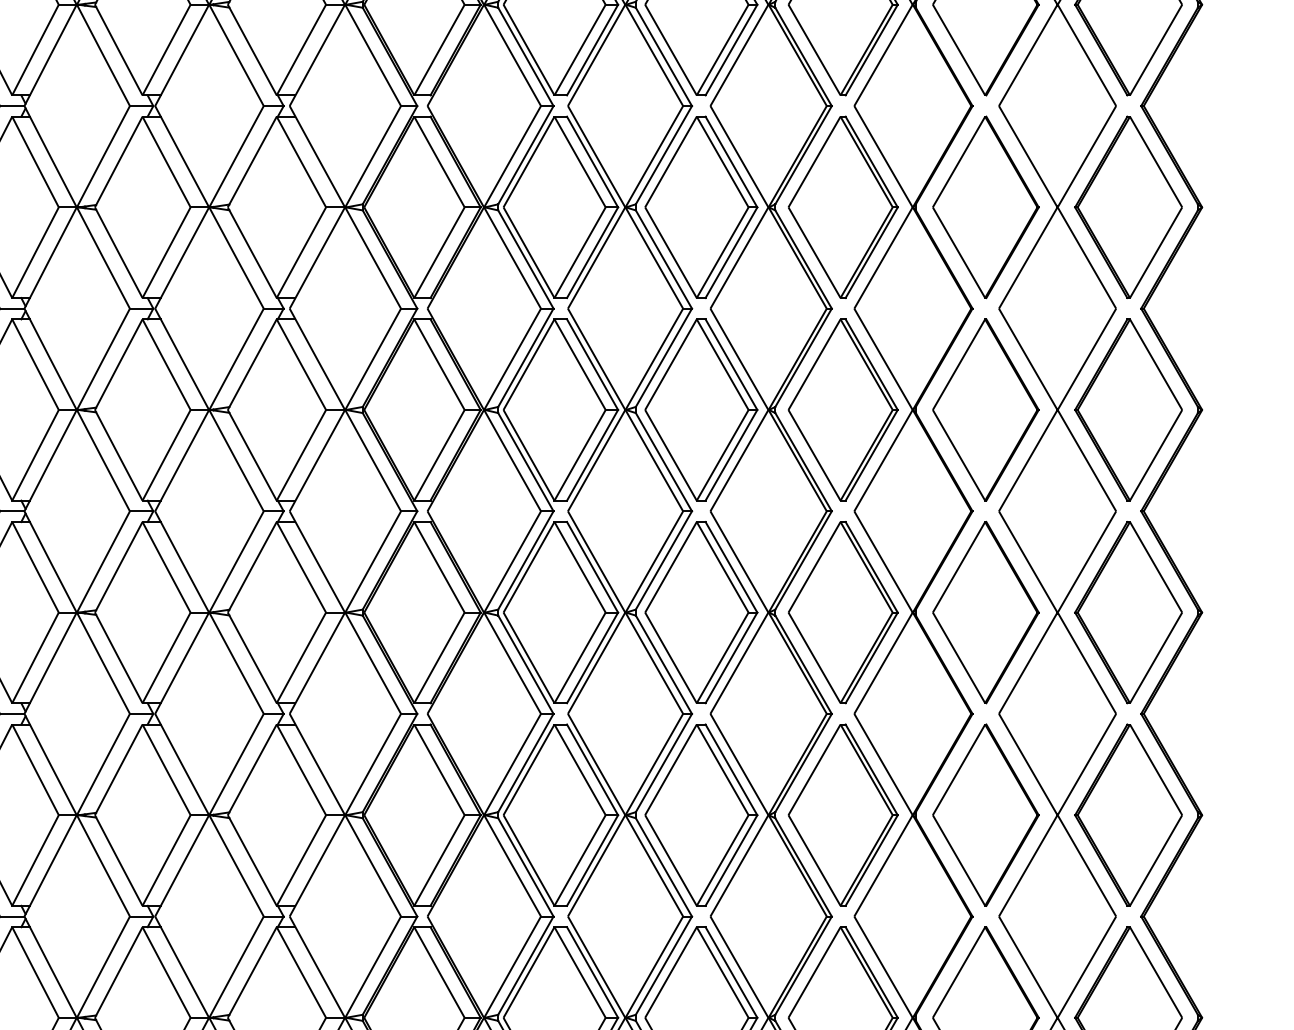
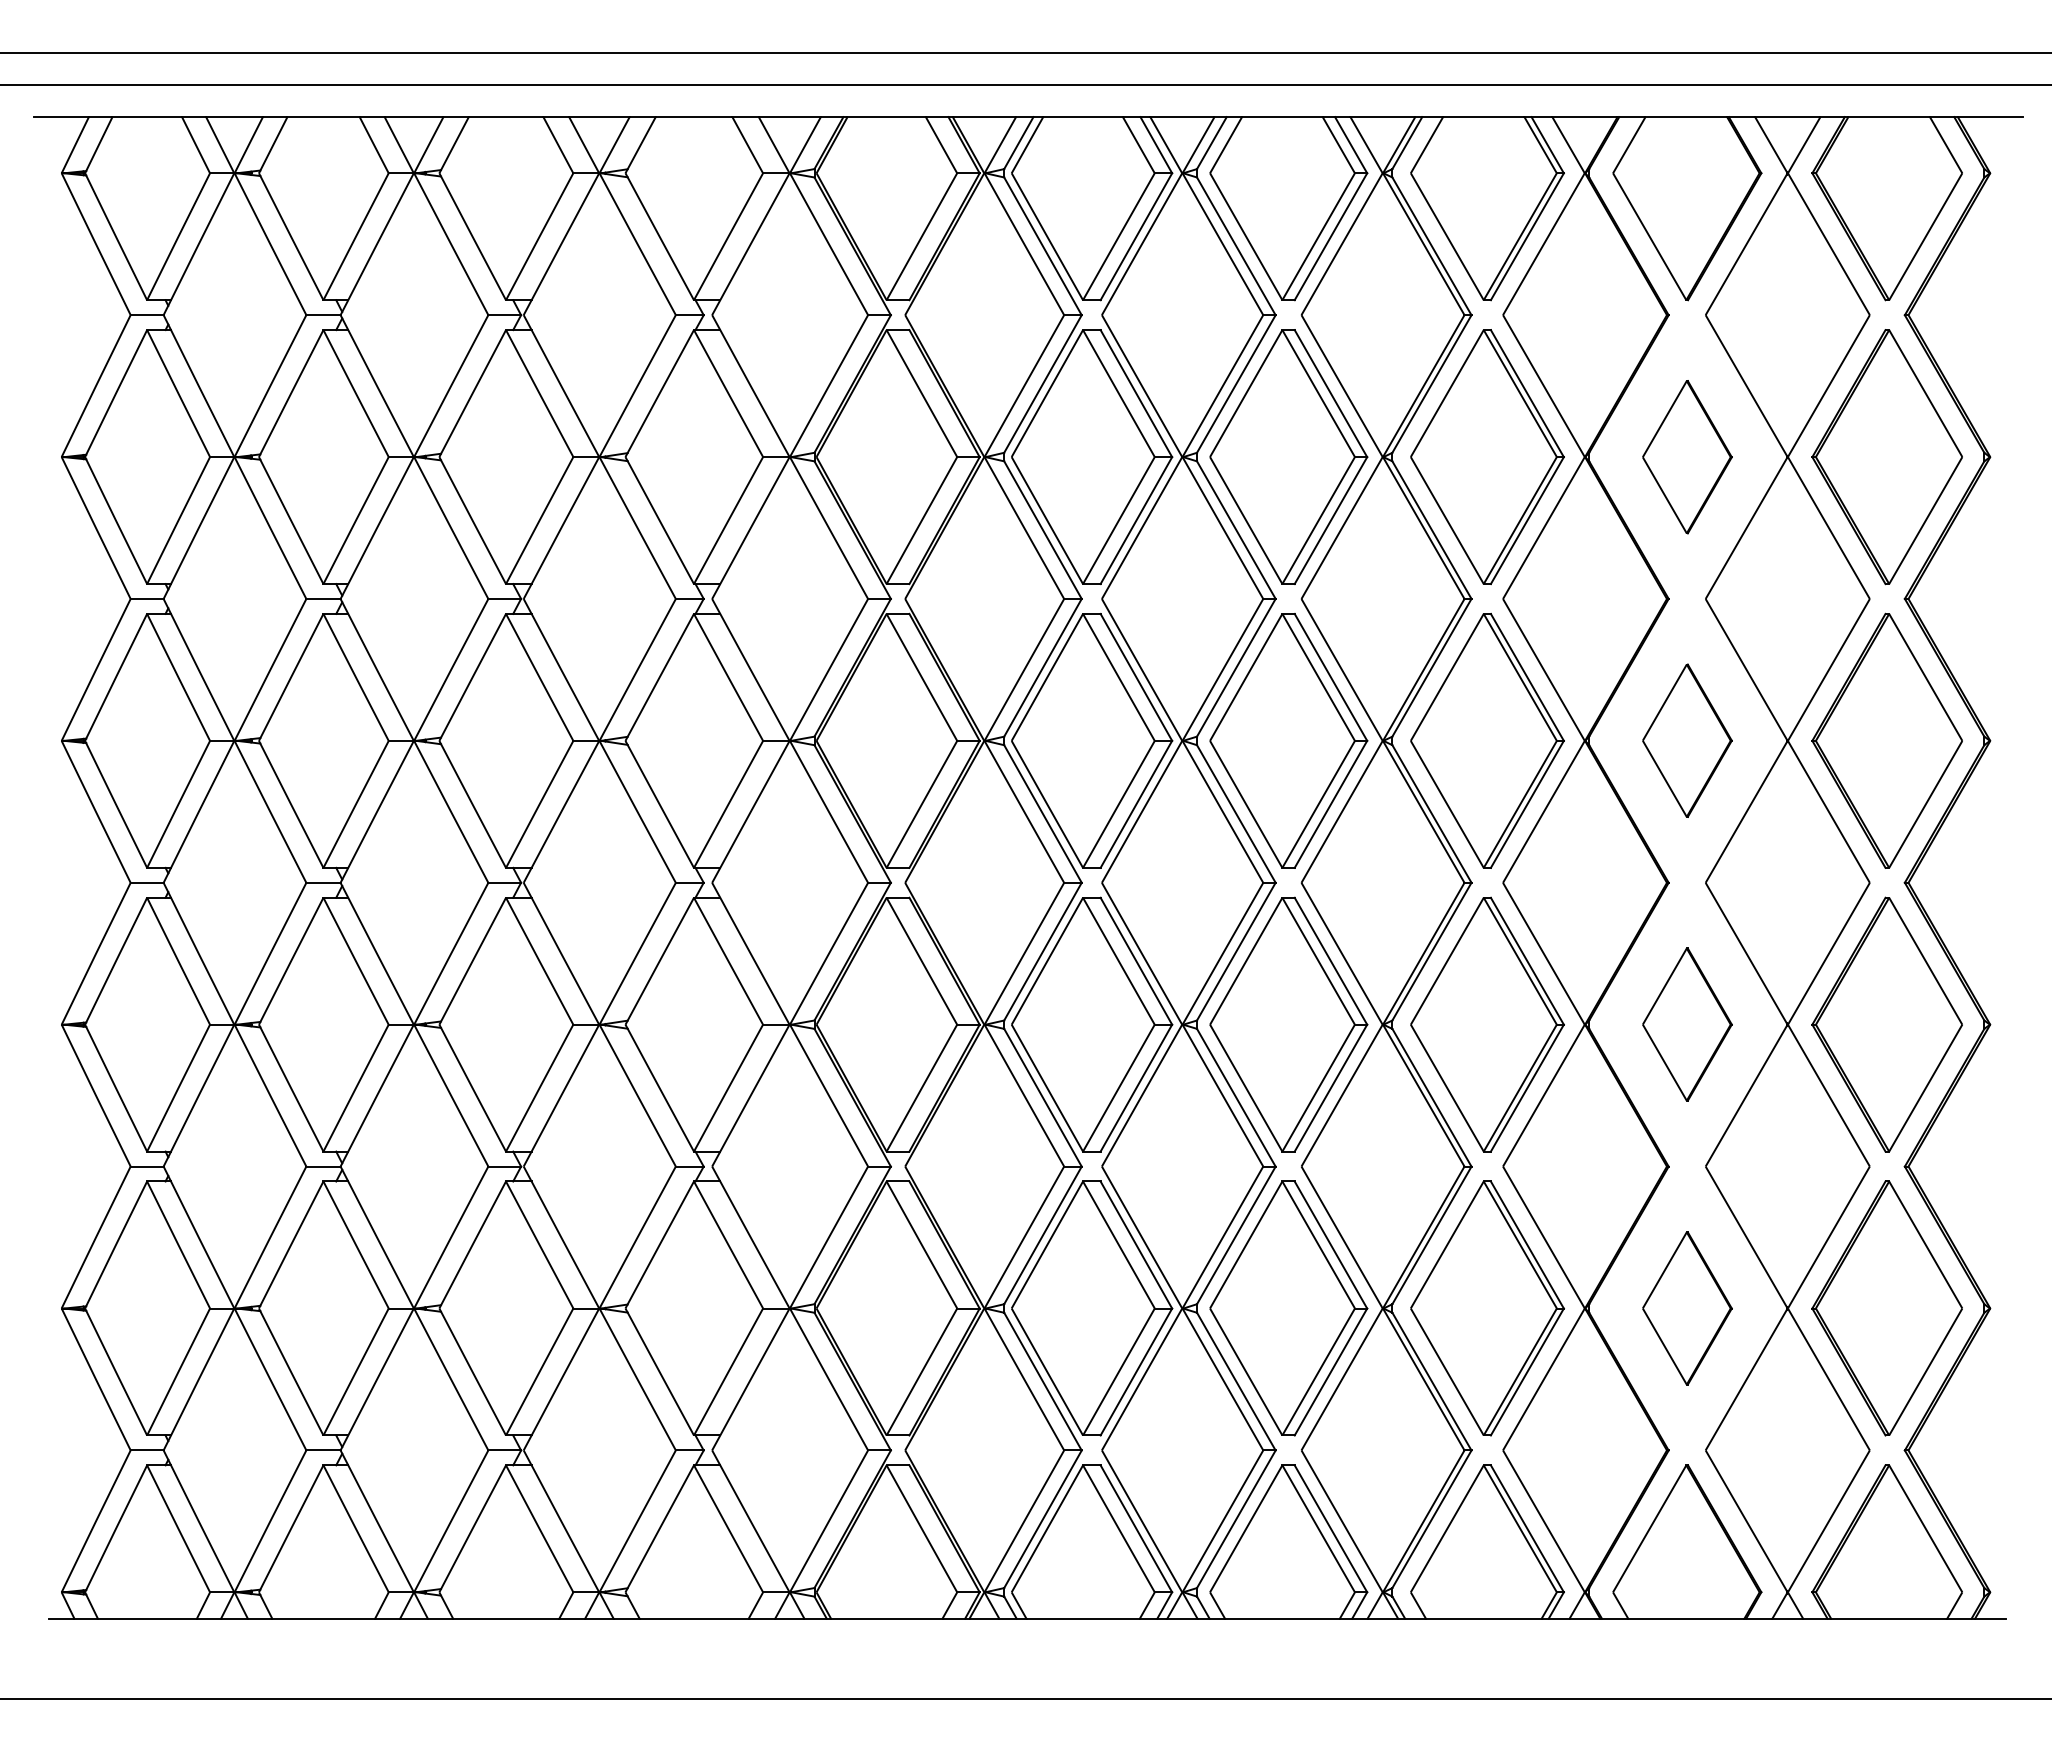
part: (986, 207) -> (1687, 457), size x0.6
part: (986, 409) -> (1687, 740), size x0.6
part: (986, 612) -> (1687, 1024), size x0.6
part: (986, 815) -> (1687, 1308), size x0.6

